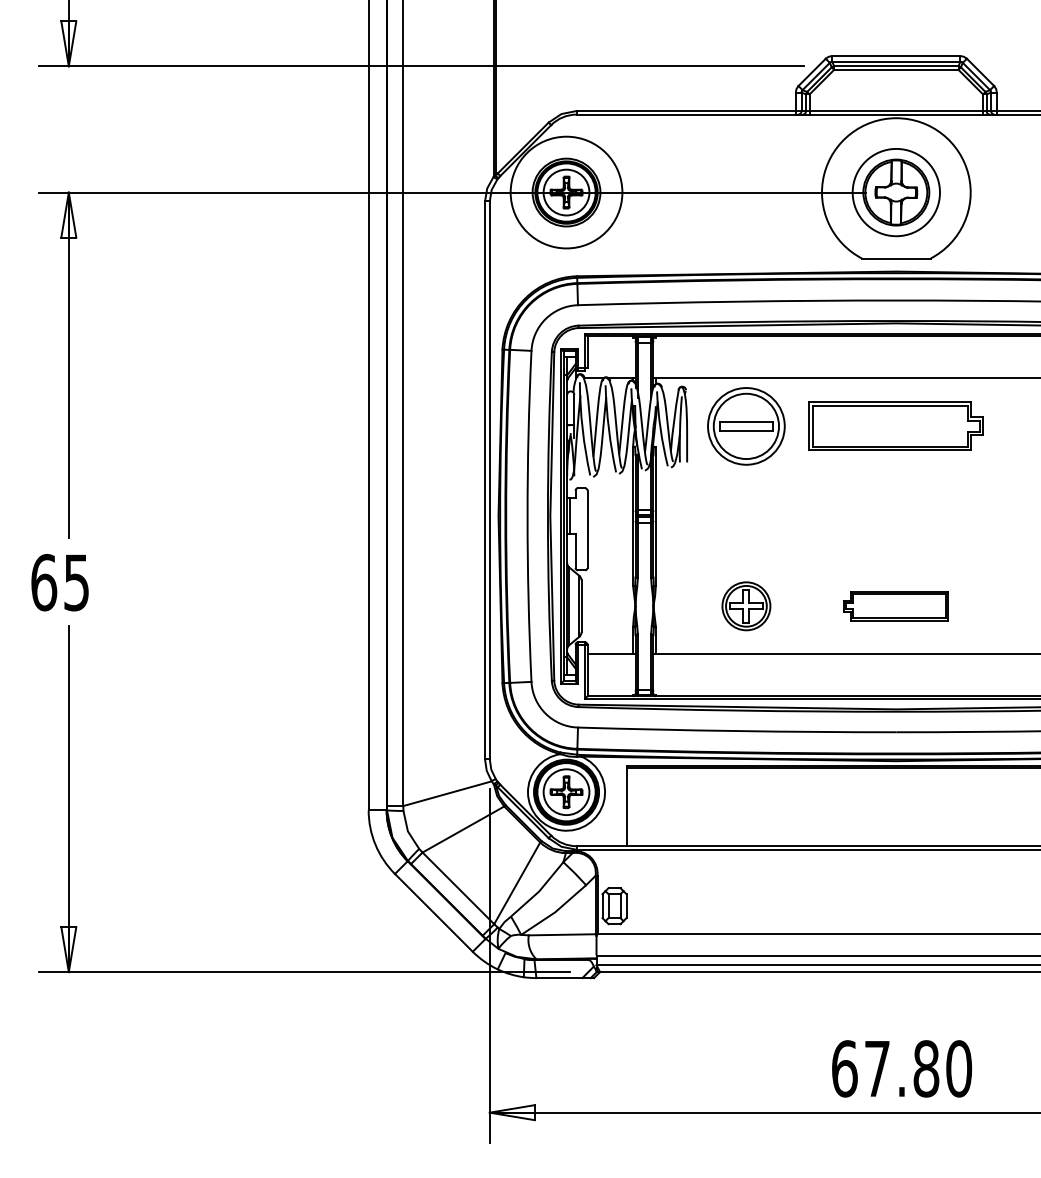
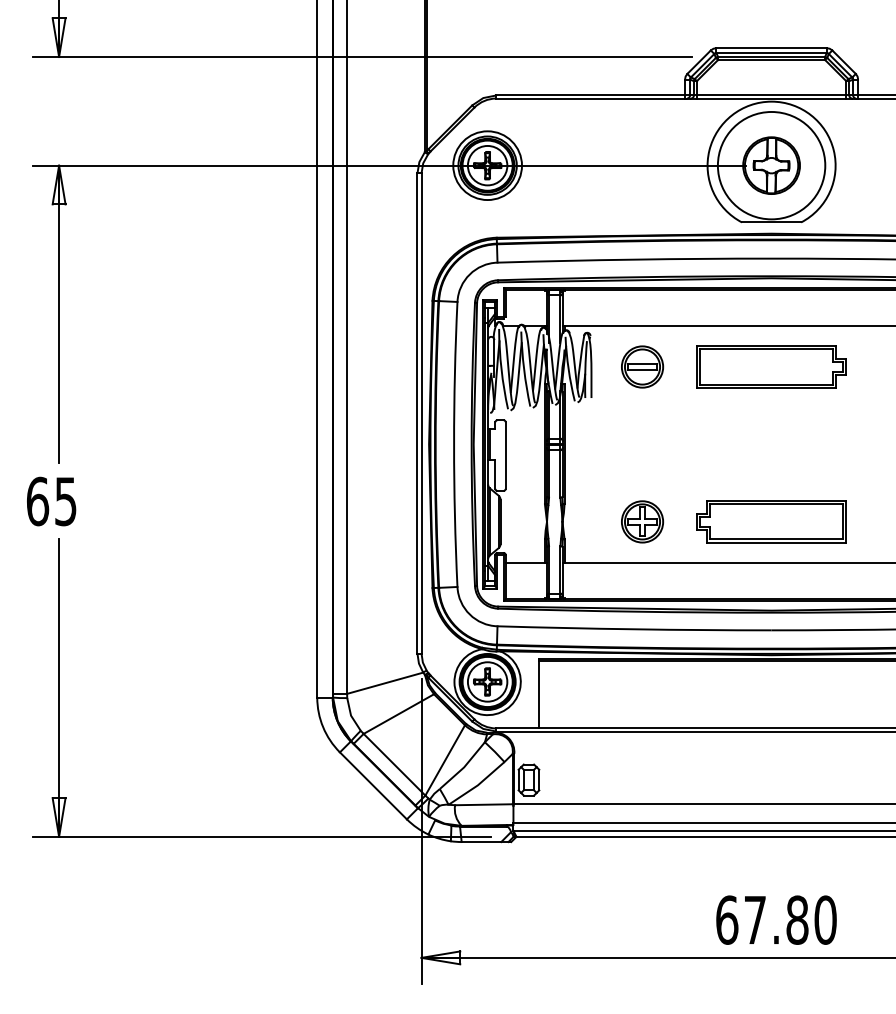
circle: (566, 192) -> (487, 165), size x0.71
circle: (895, 192) -> (770, 165), size x1.43
part: (746, 426) -> (642, 367), size x0.62
part: (895, 605) -> (770, 521), size x1.67

